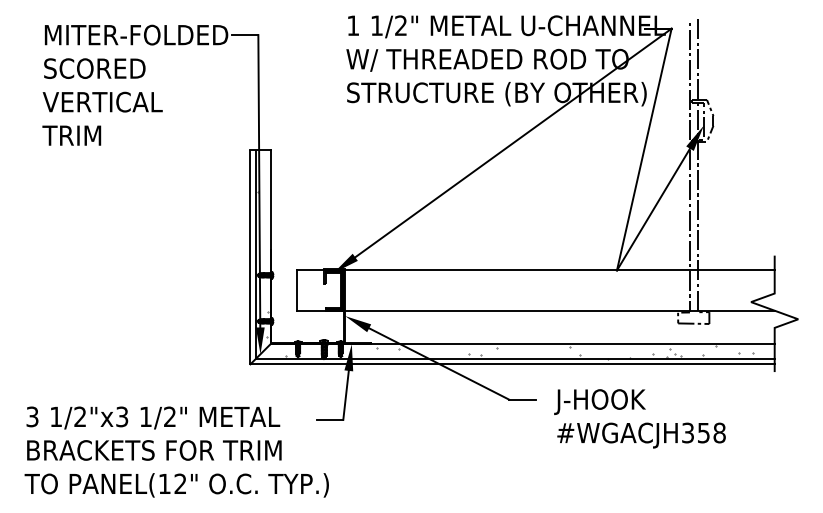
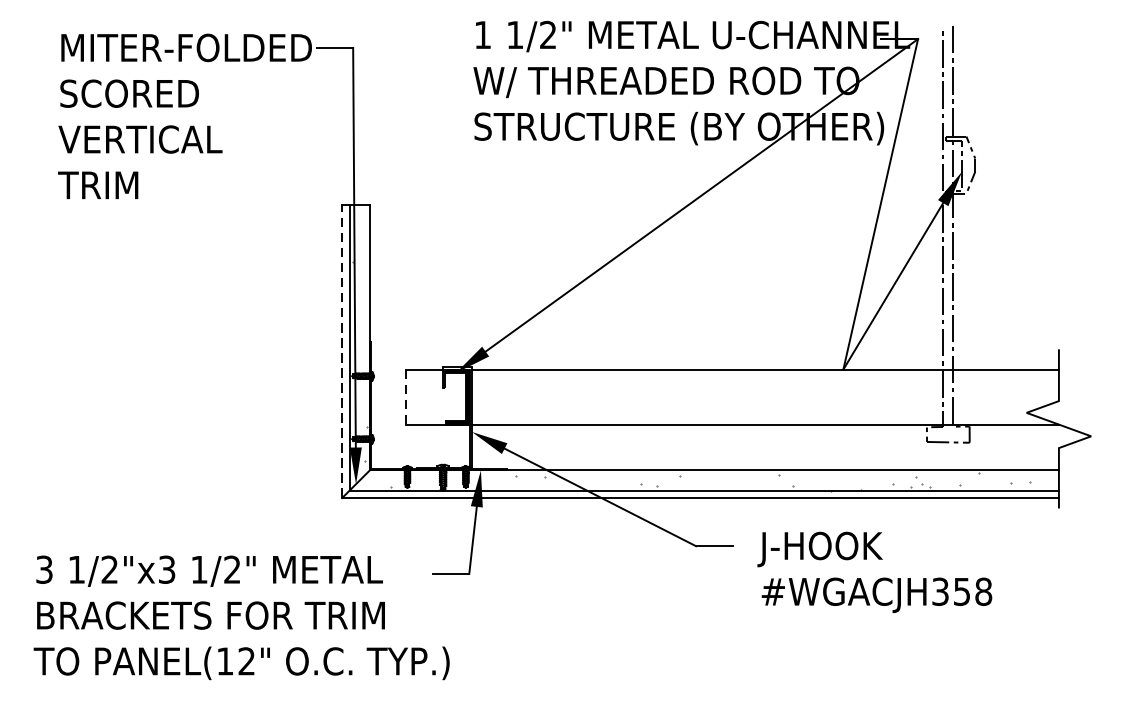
line: (250, 256) -> (342, 350), solid -> dashed
line: (297, 291) -> (406, 398), solid -> dashed

